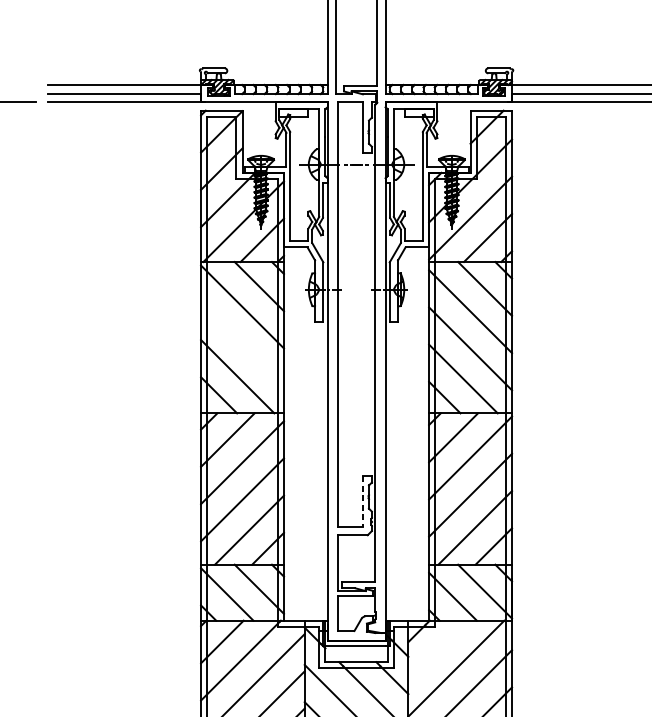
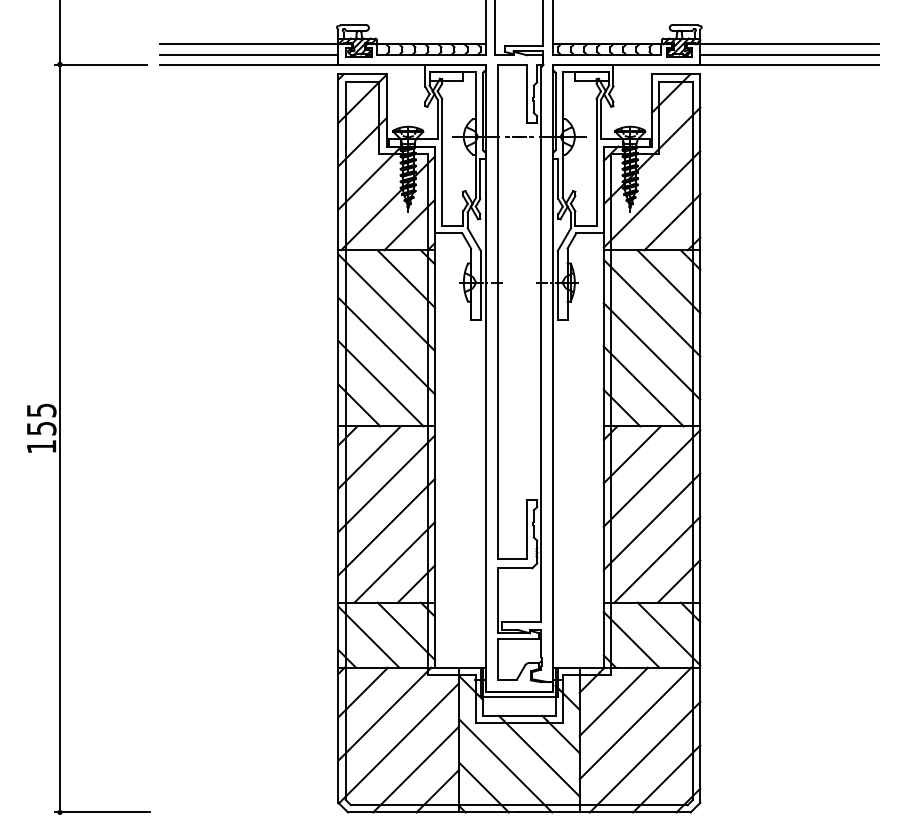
line: (242, 343) -> (386, 345), added
line: (362, 501) -> (526, 529), dashed -> solid
line: (437, 649) -> (613, 701), added

